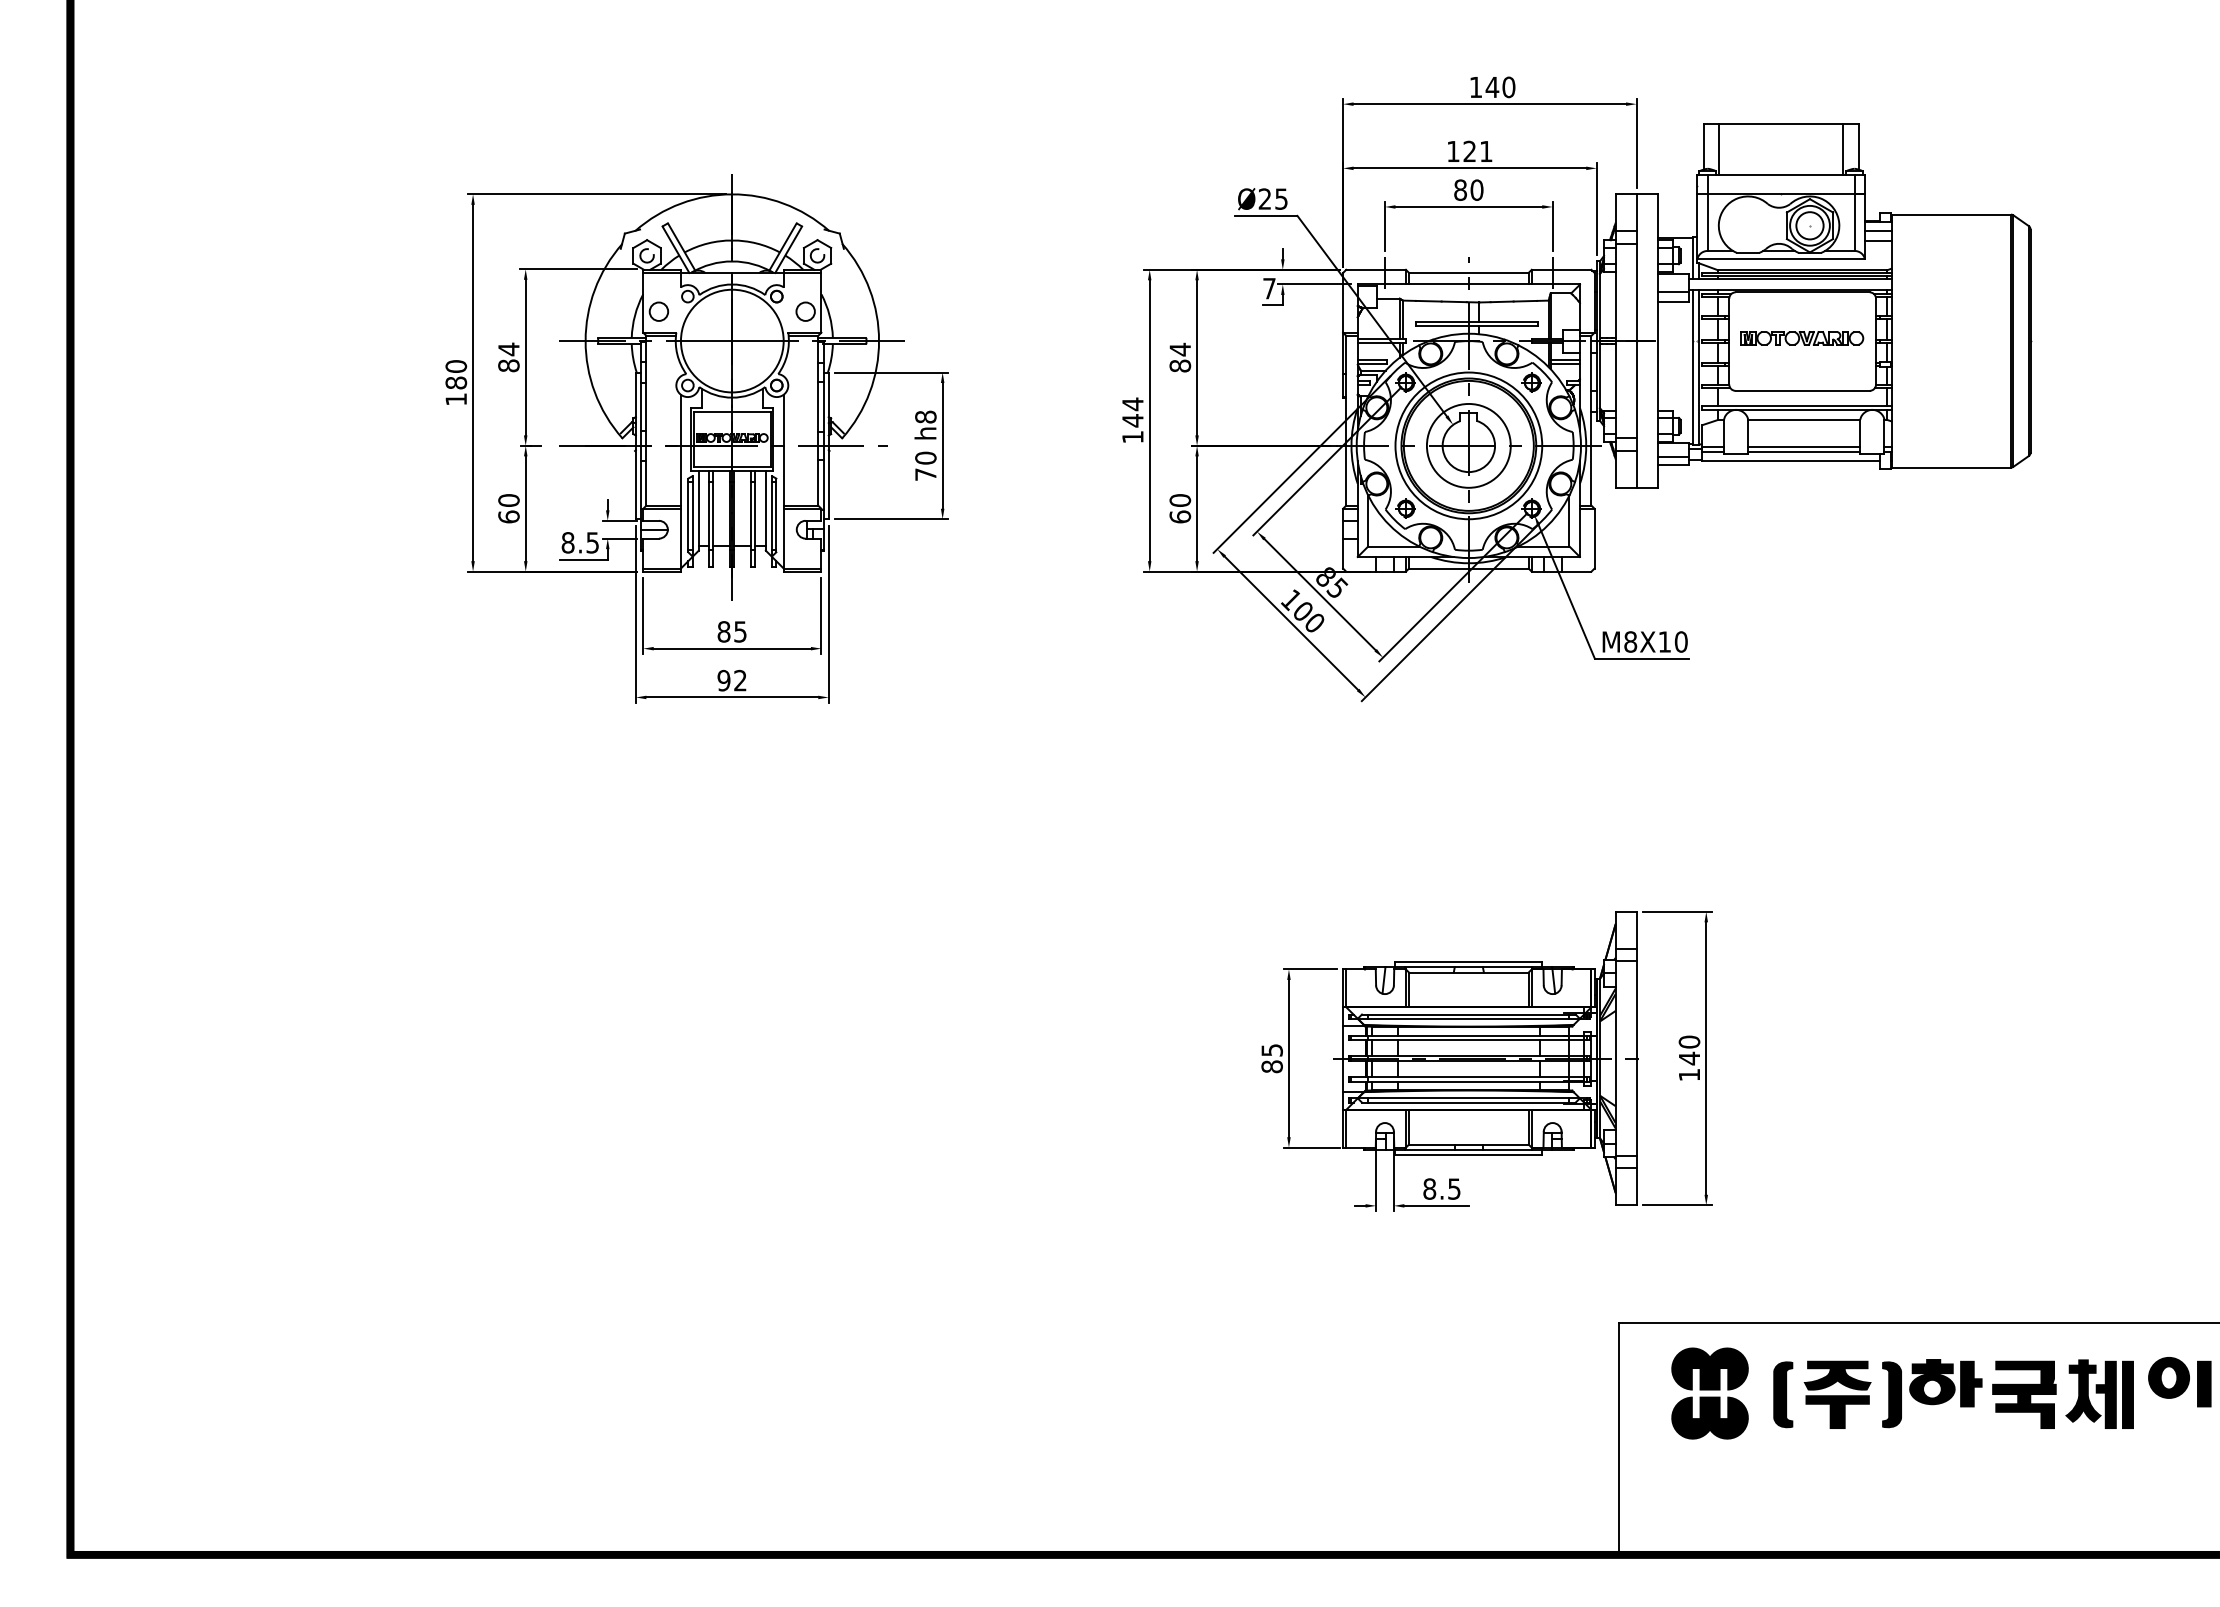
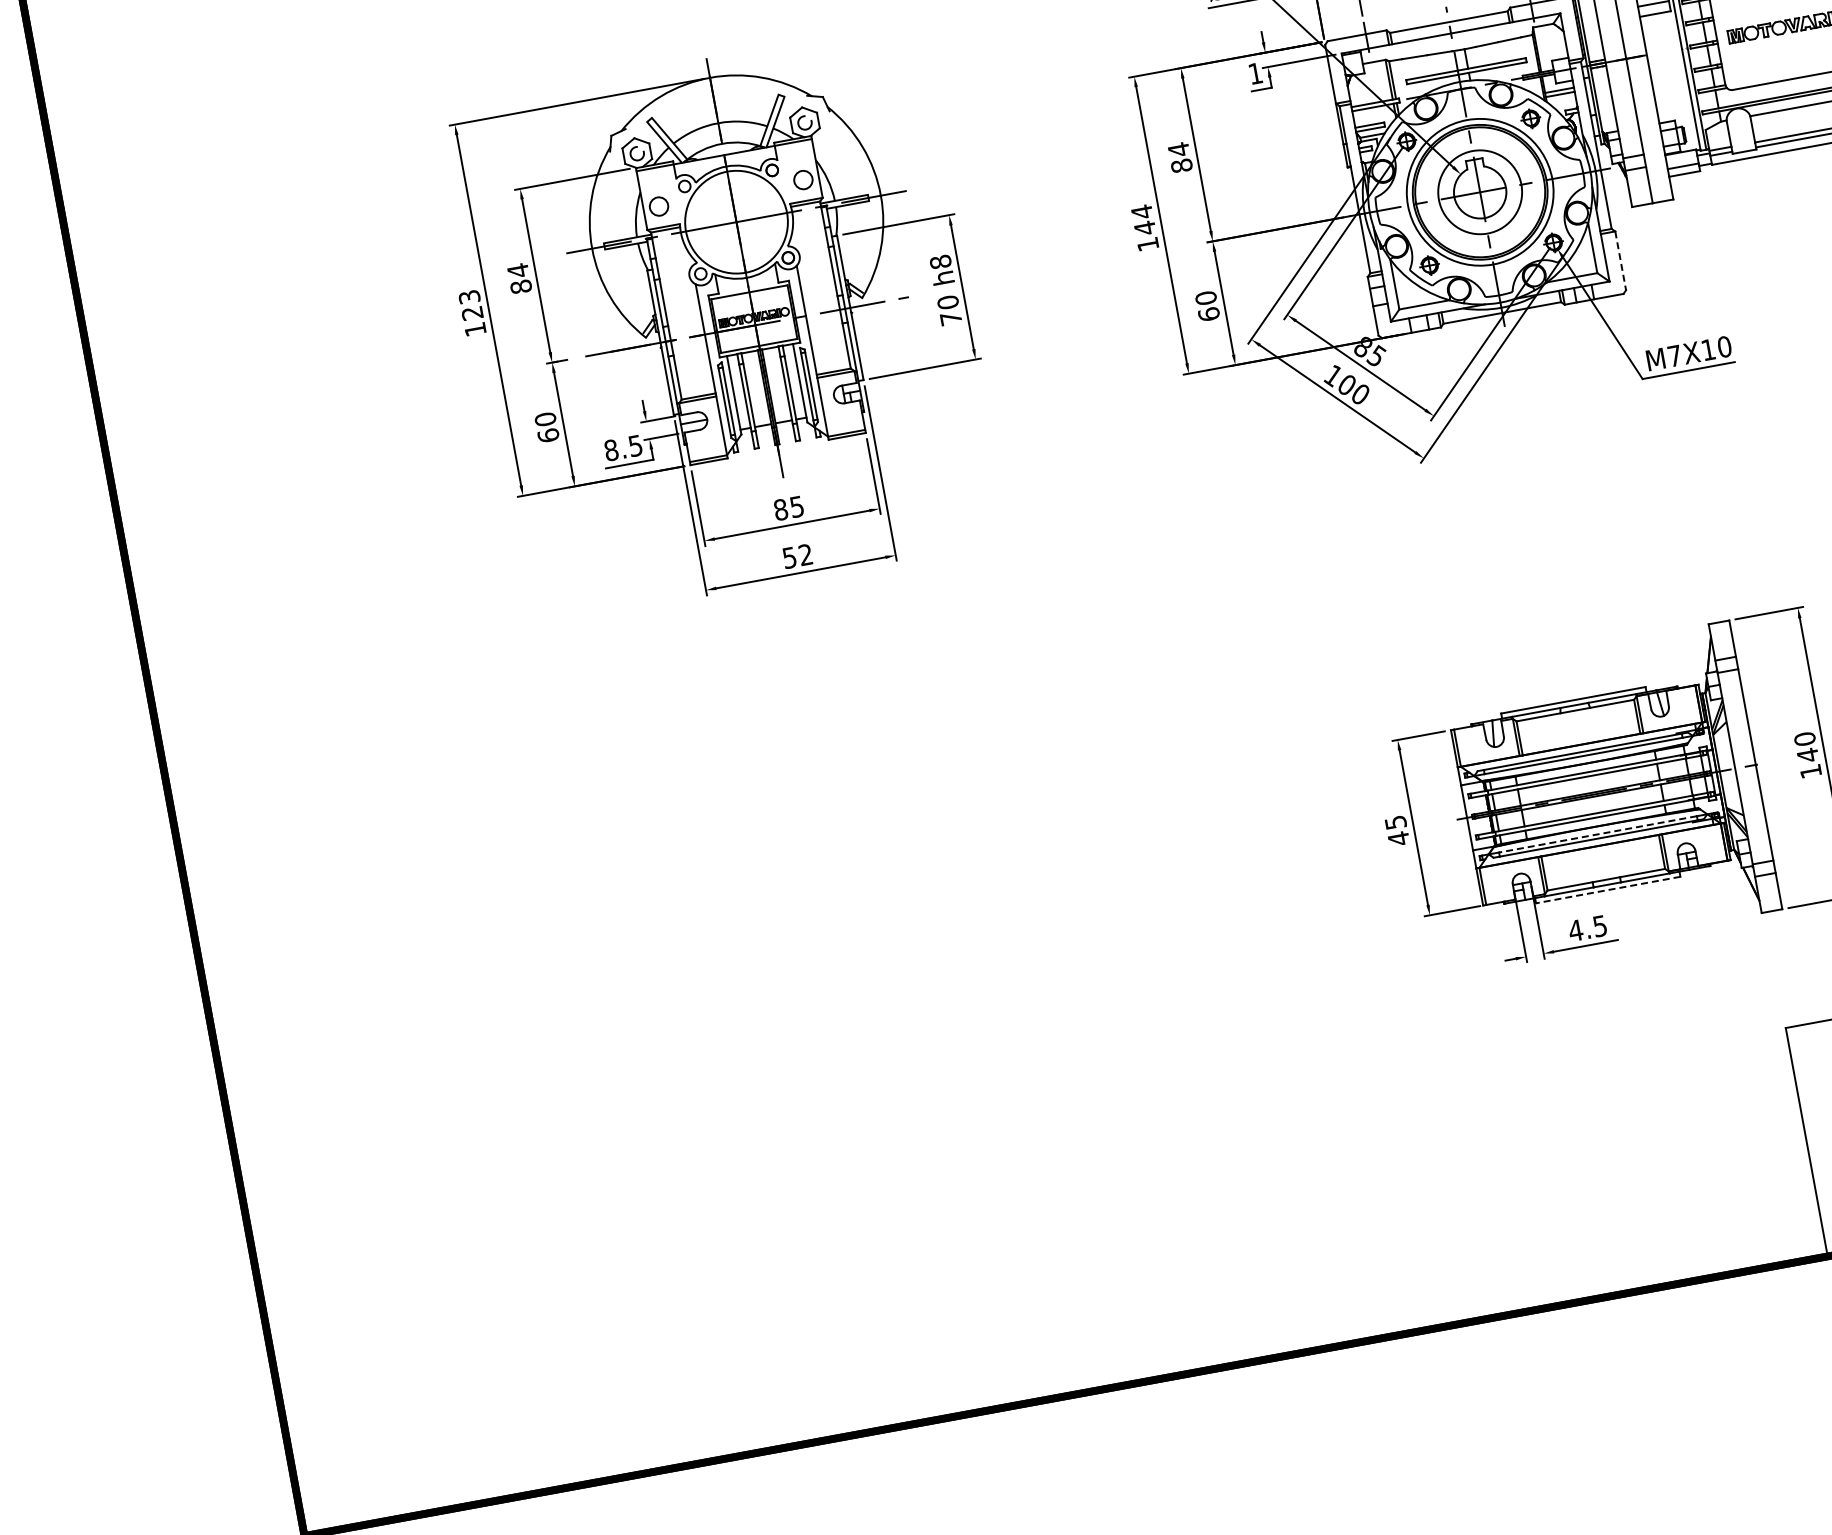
text: (1269, 288) -> (1255, 73), 7 -> 1
text: (456, 374) -> (471, 304), 180 -> 123
line: (1594, 538) -> (1620, 260), solid -> dashed
text: (1630, 641) -> (1674, 355), M8X10 -> M7X10
text: (723, 680) -> (789, 557), 92 -> 52
text: (1271, 1066) -> (1398, 838), 85 -> 45
line: (1468, 1098) -> (1597, 834), solid -> dashed
line: (1468, 1154) -> (1607, 889), solid -> dashed
text: (1429, 1188) -> (1575, 930), 8.5 -> 4.5

